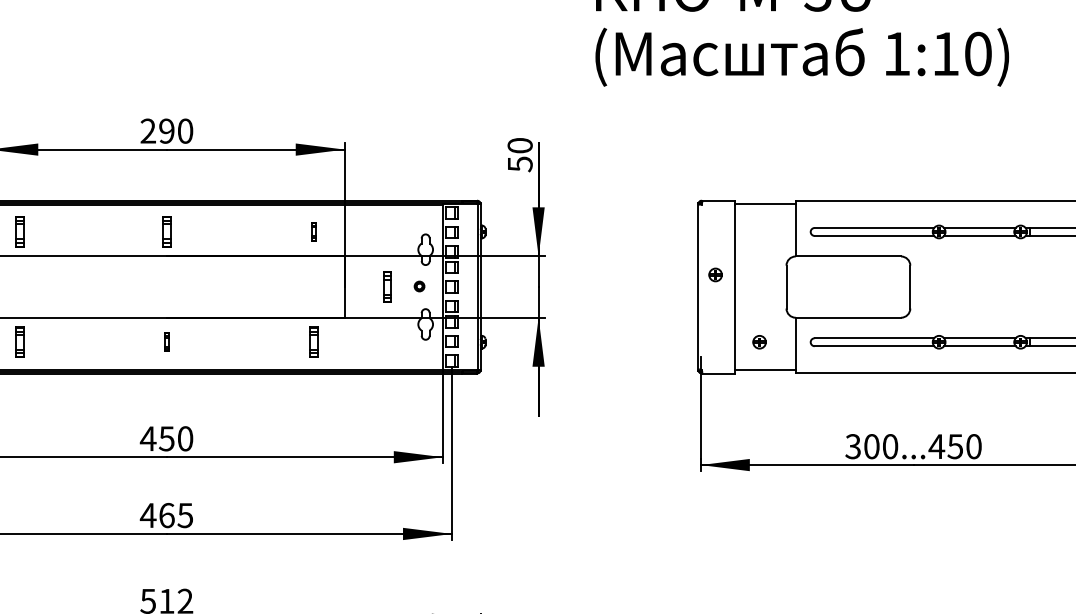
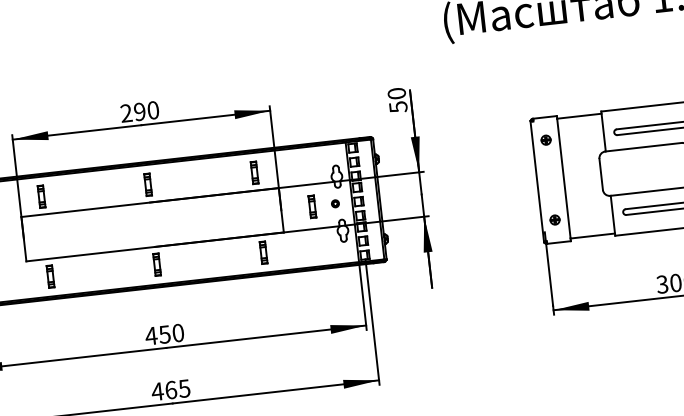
part: (313, 231) -> (254, 172), size x1.67
part: (715, 274) -> (545, 139), moved
part: (166, 341) -> (156, 264), size x1.67
part: (759, 342) -> (555, 220), moved

